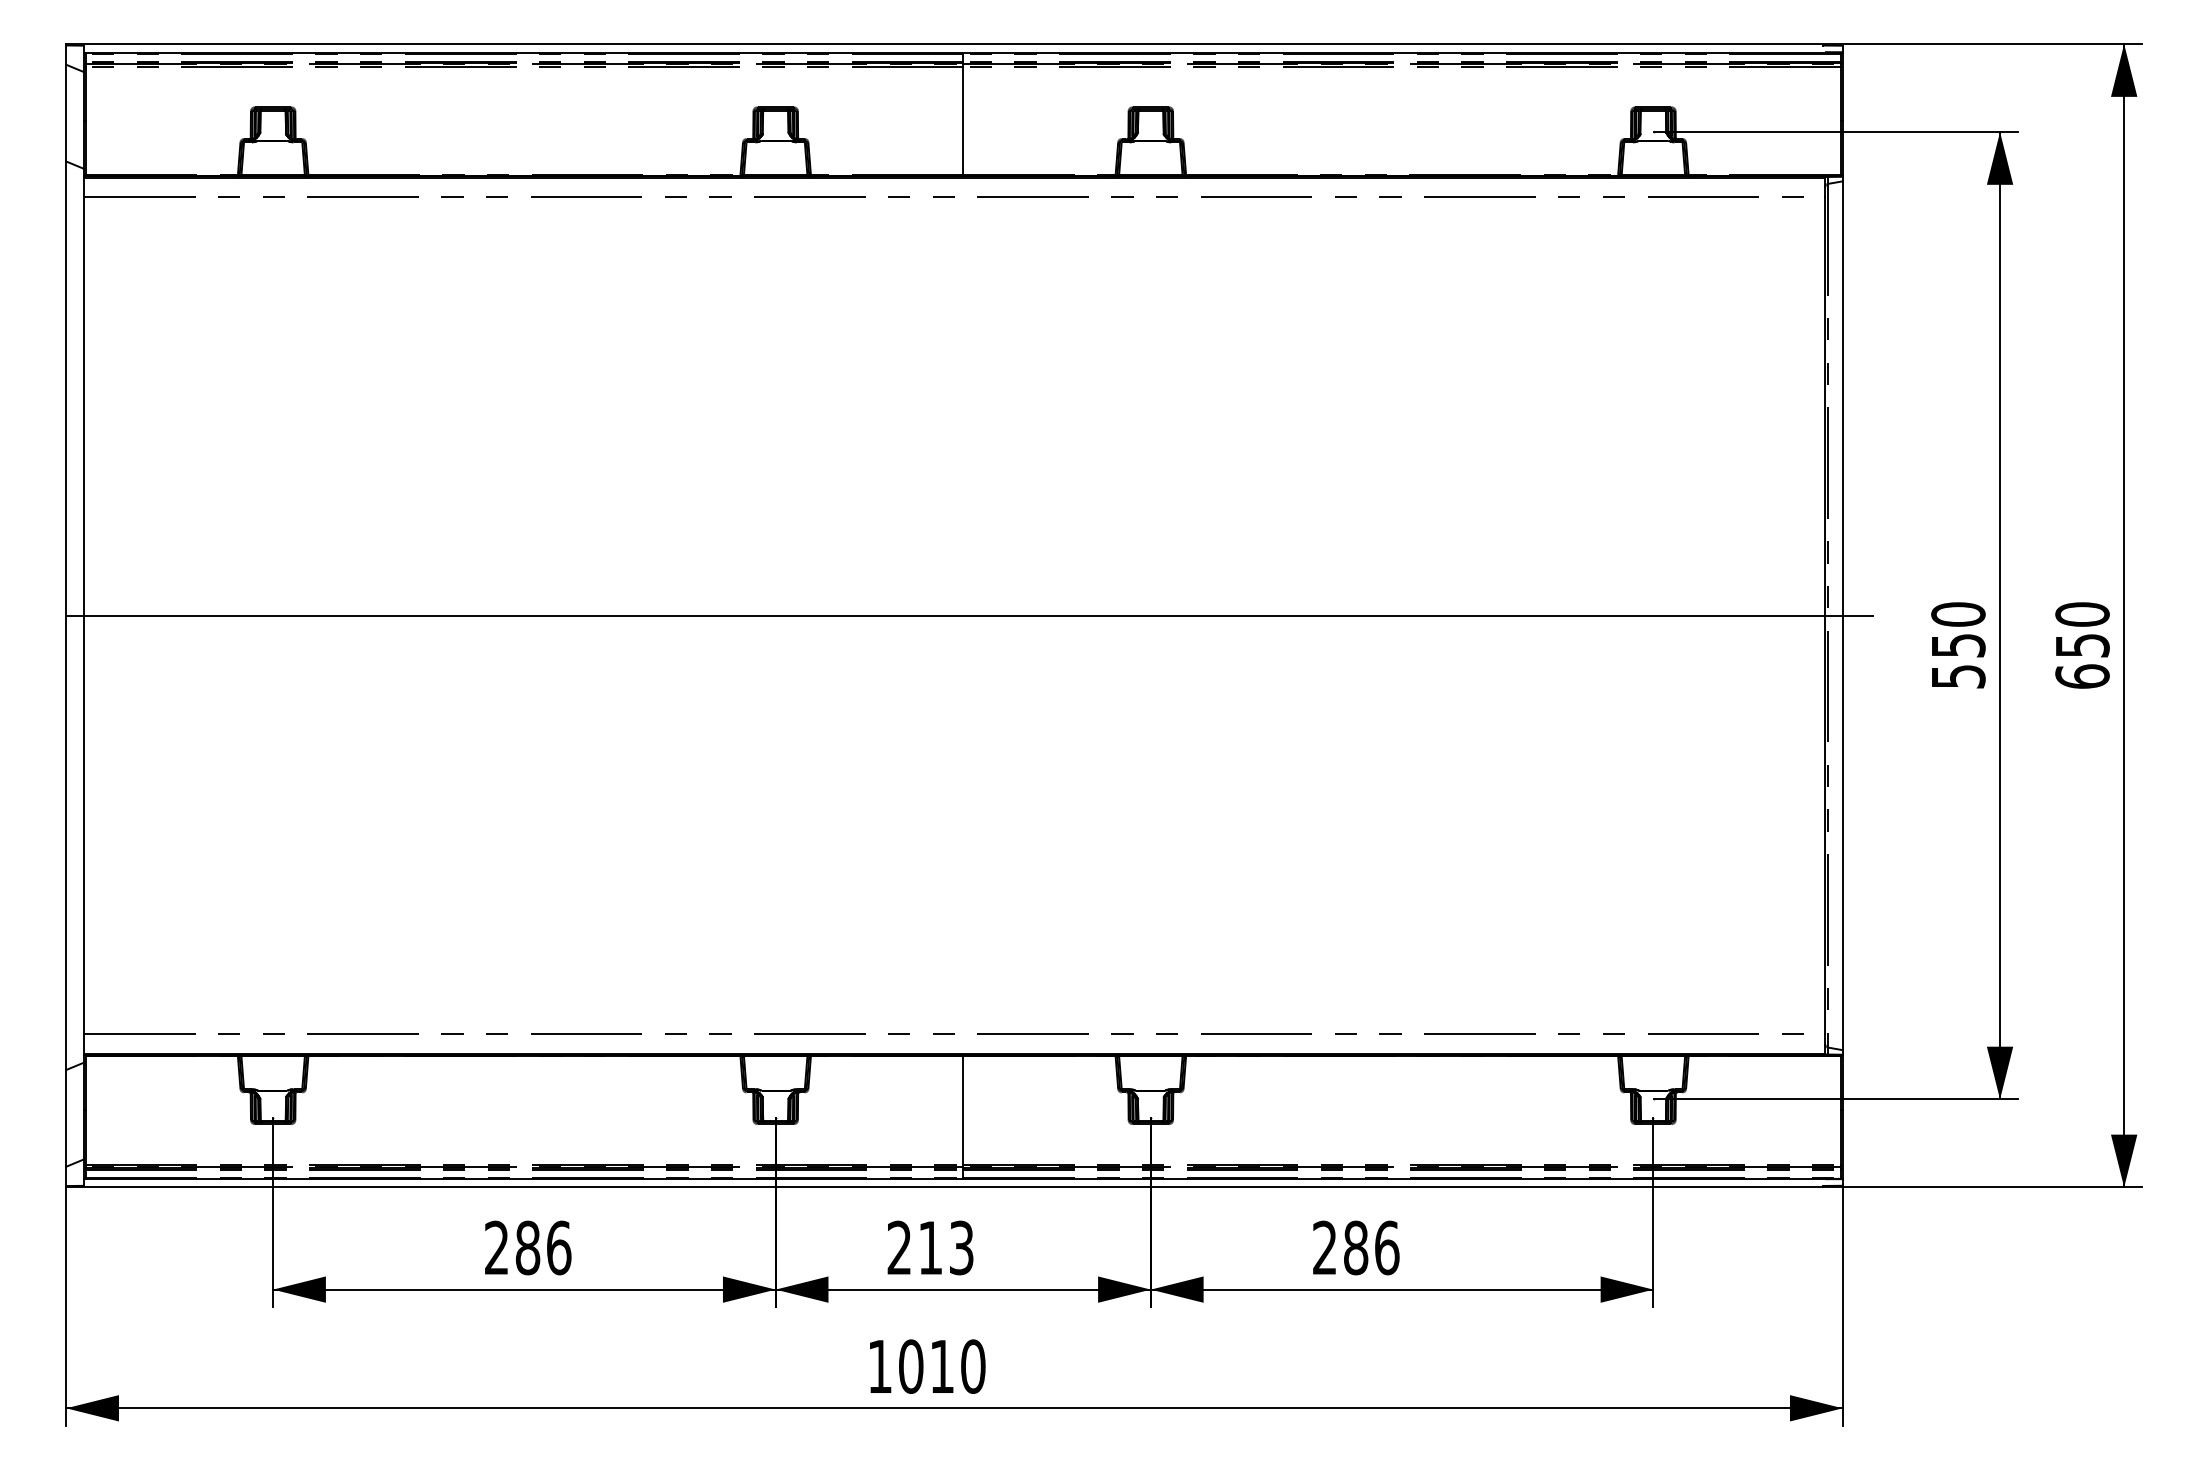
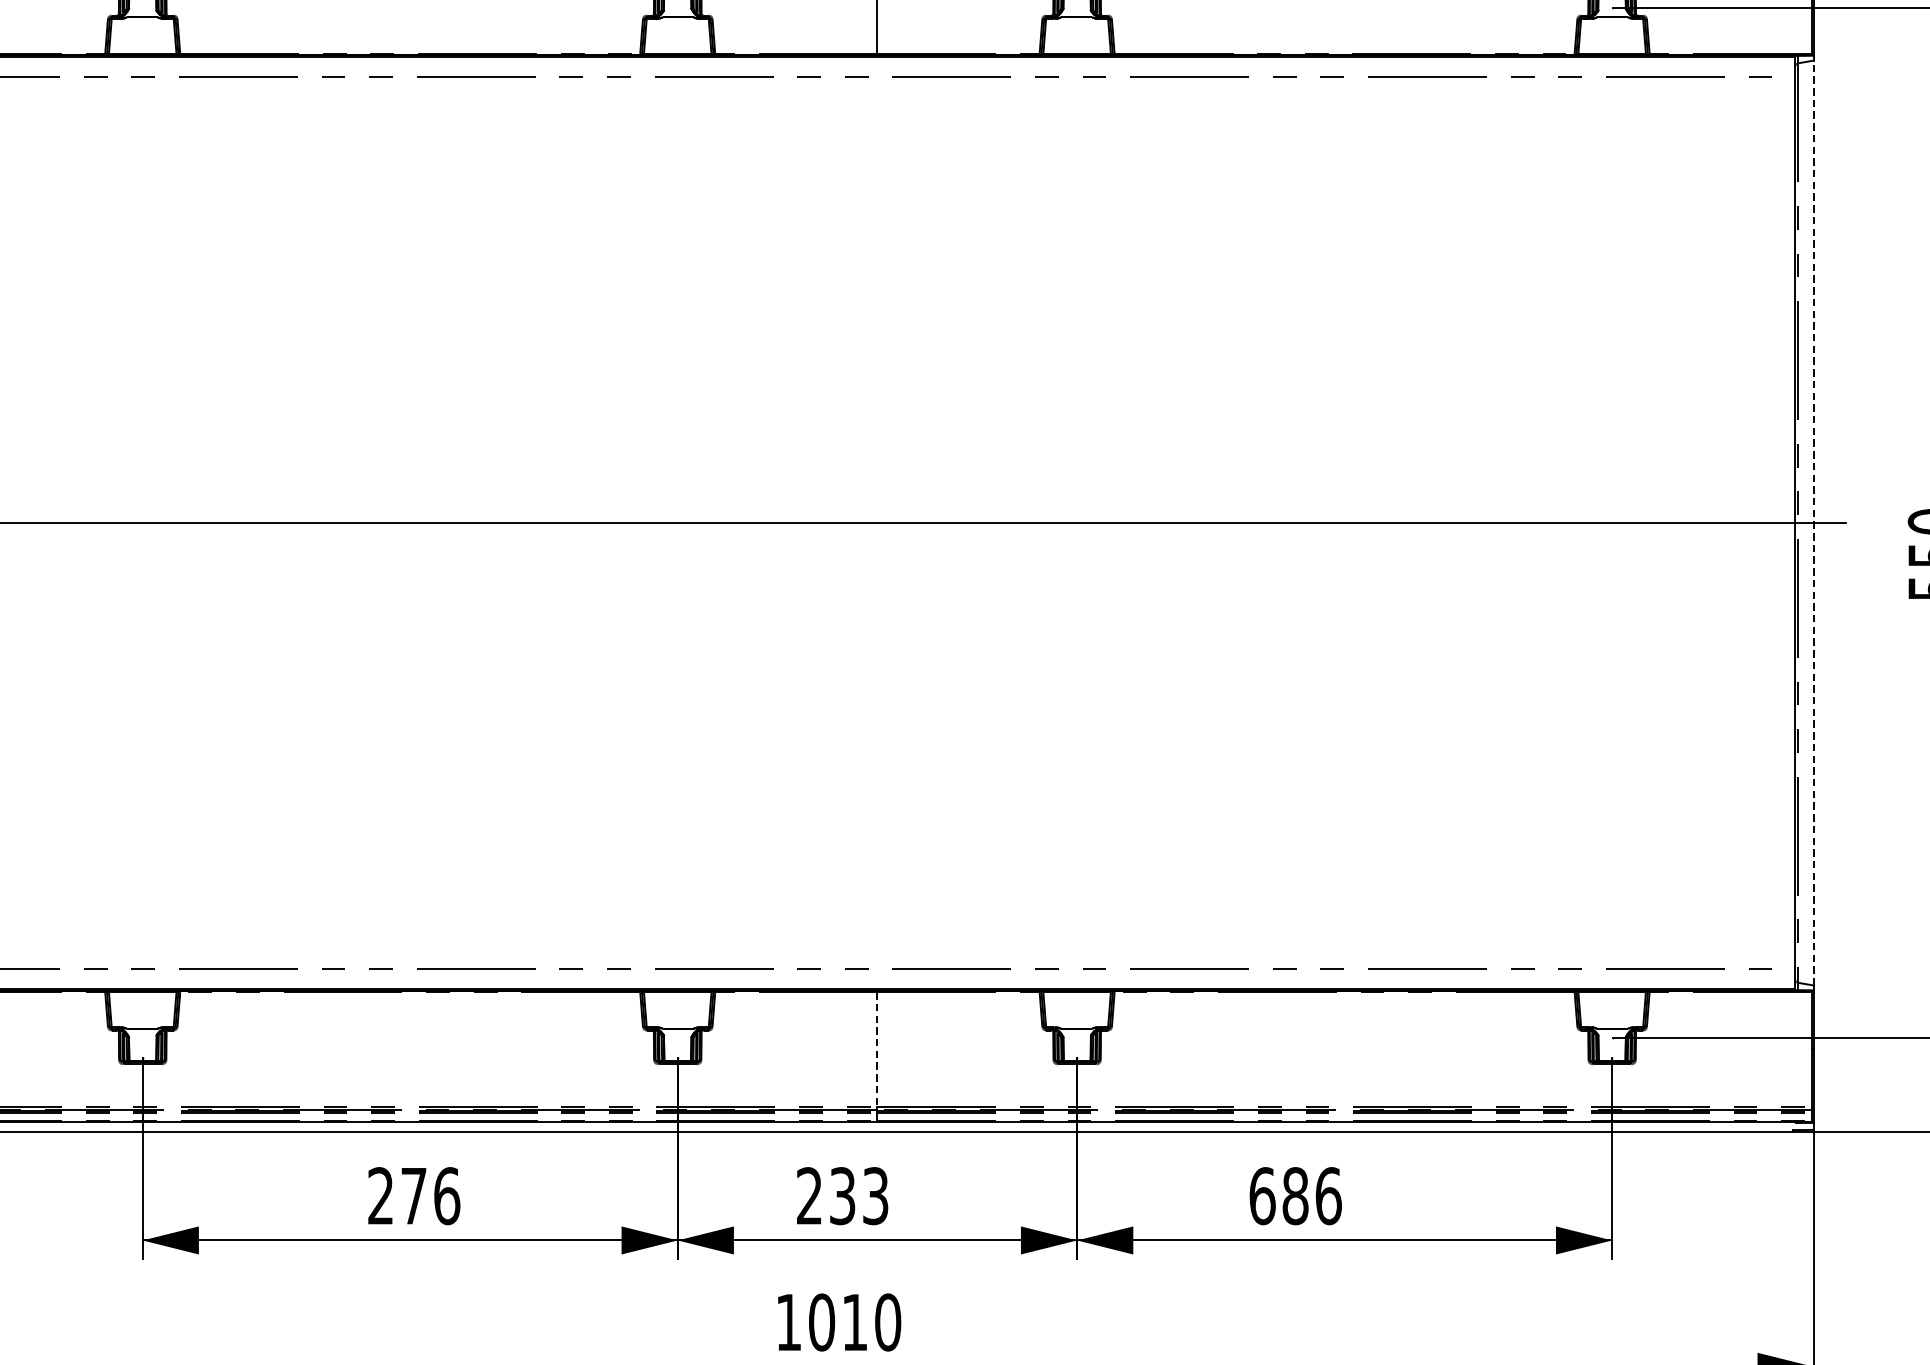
line: (1842, 615) -> (1813, 522), solid -> dashed
line: (963, 1110) -> (877, 1049), solid -> dashed
text: (527, 1247) -> (413, 1195), 286 -> 276
text: (930, 1247) -> (842, 1195), 213 -> 233
text: (1325, 1247) -> (1263, 1195), 286 -> 686

